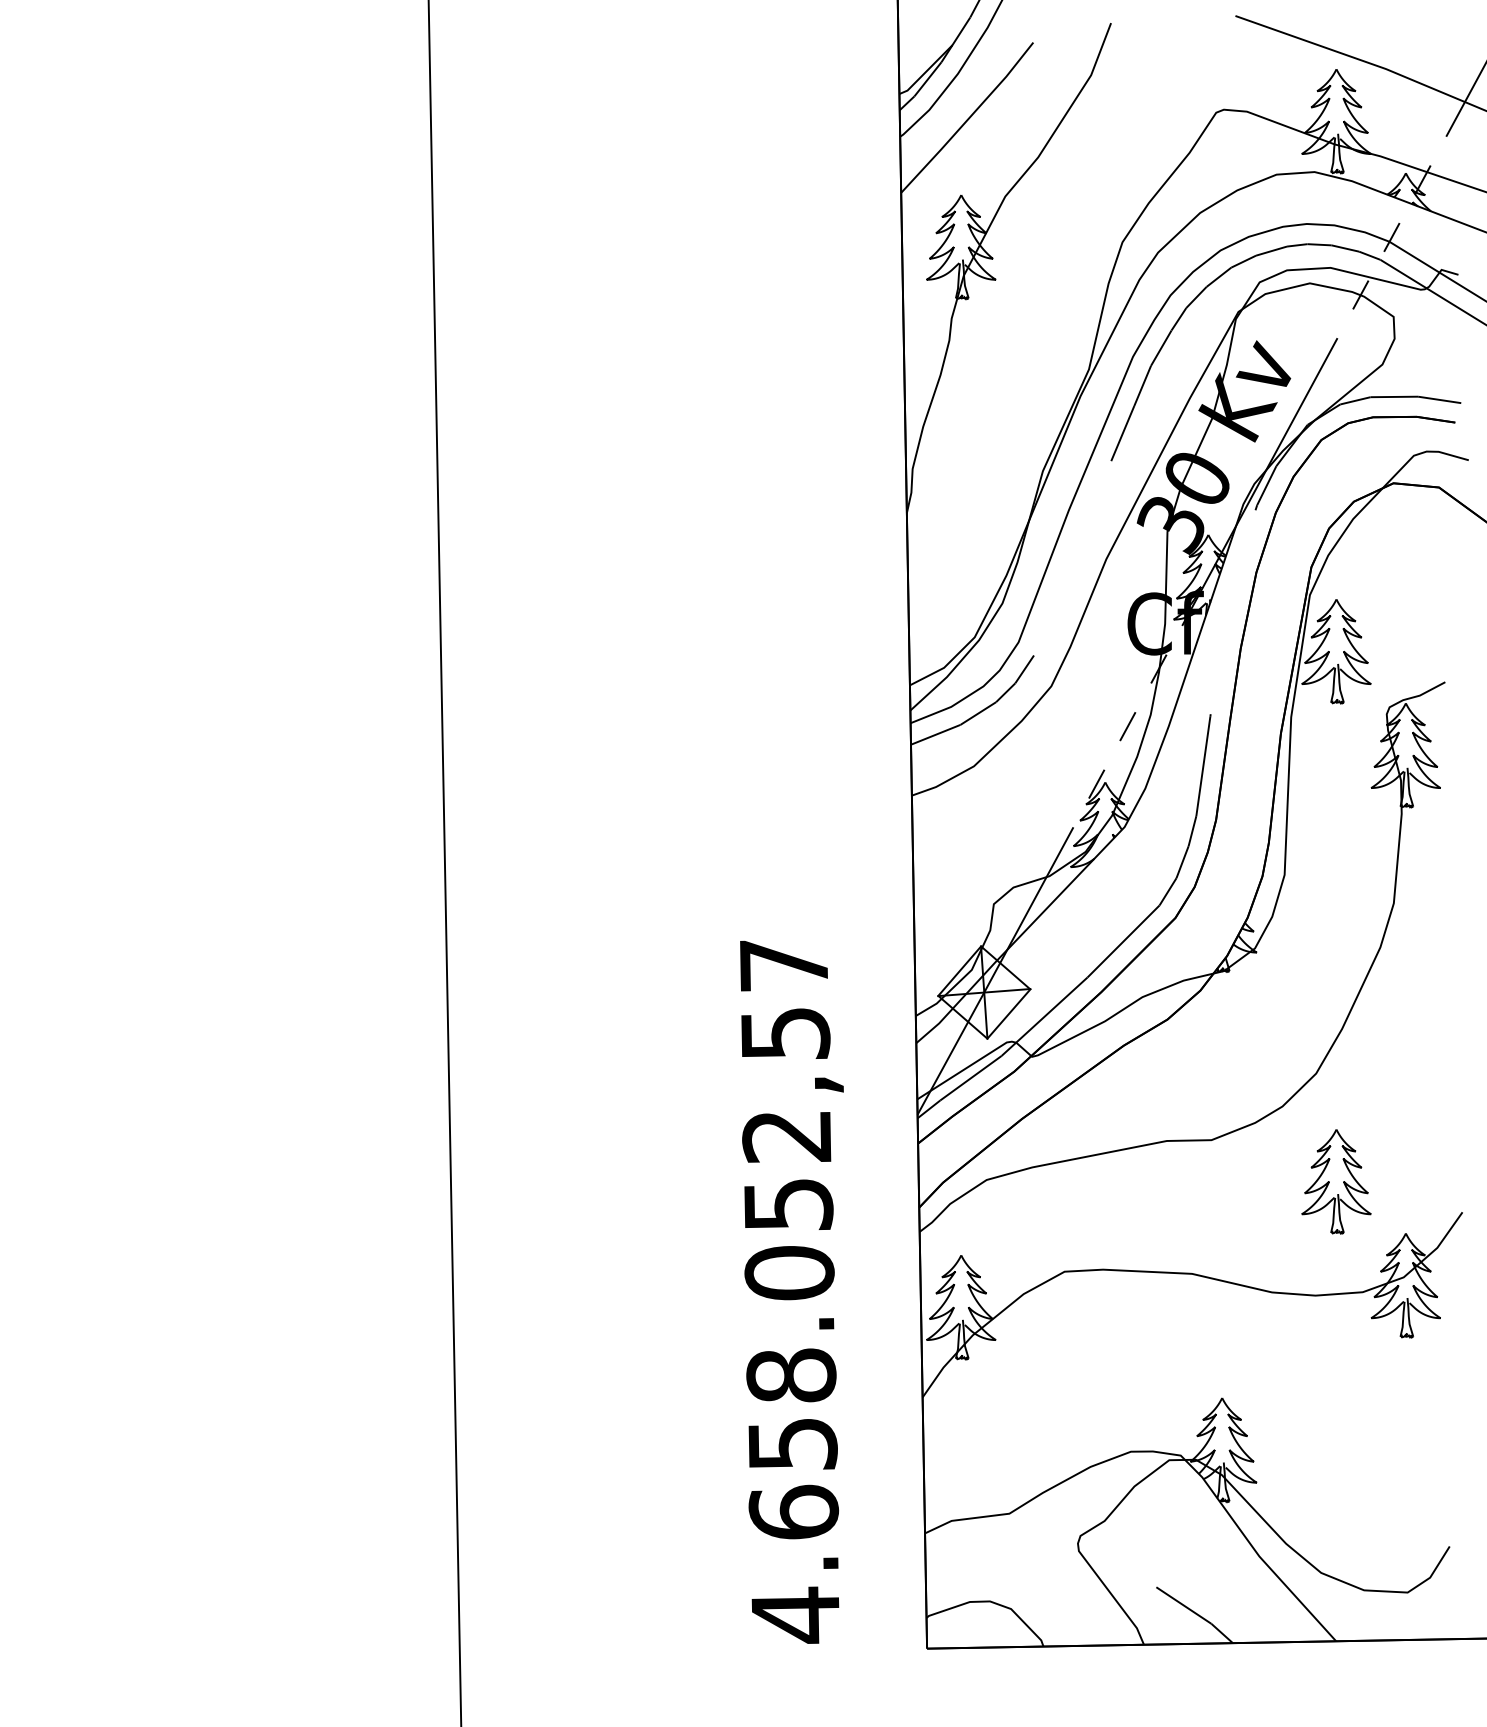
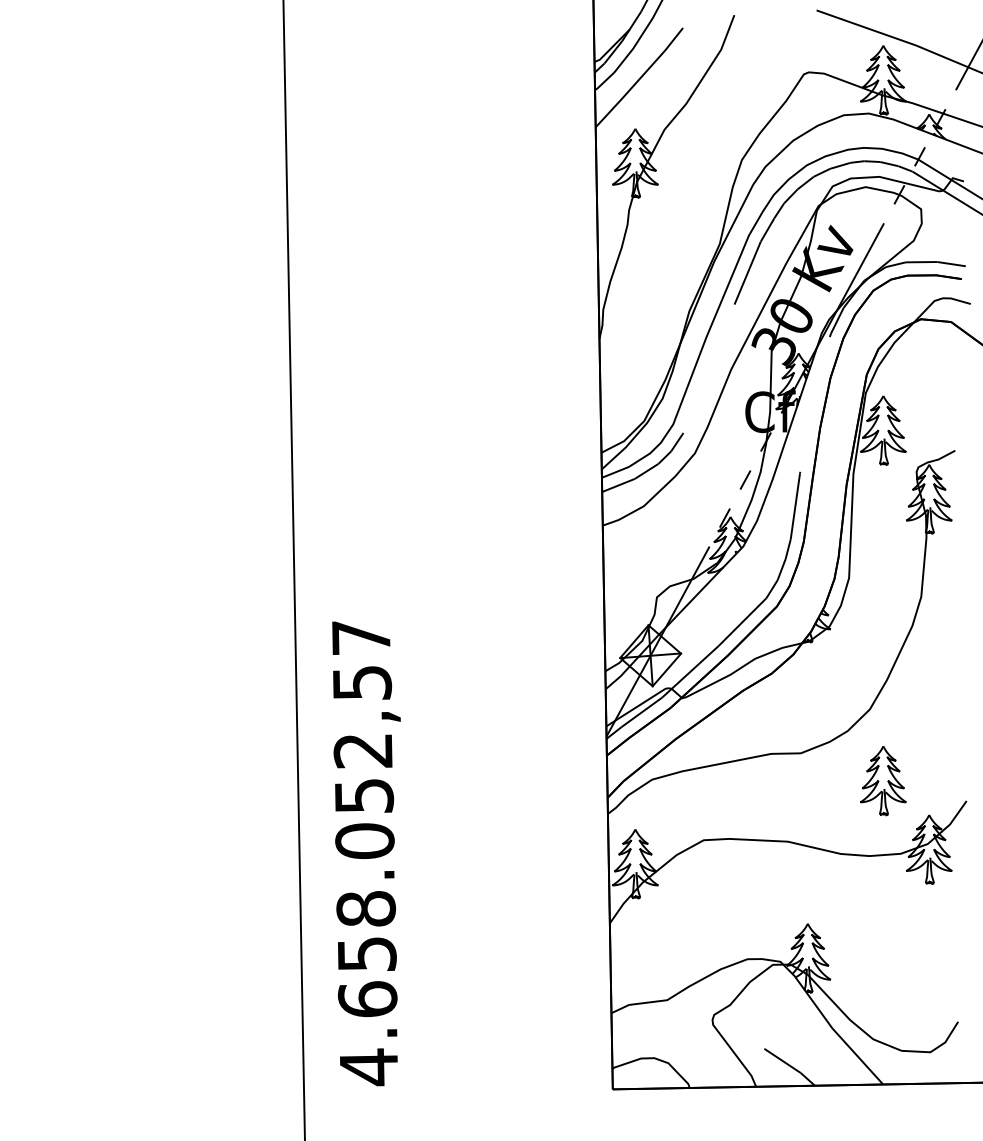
text: (791, 1291) -> (366, 853), moved

